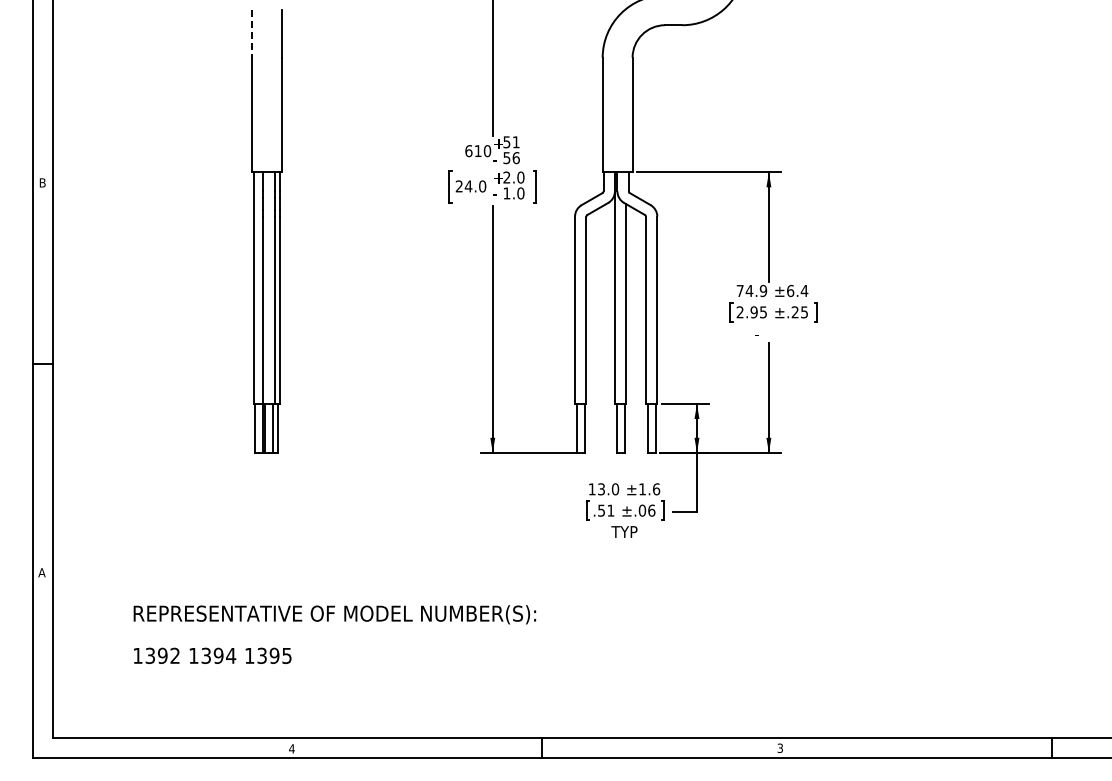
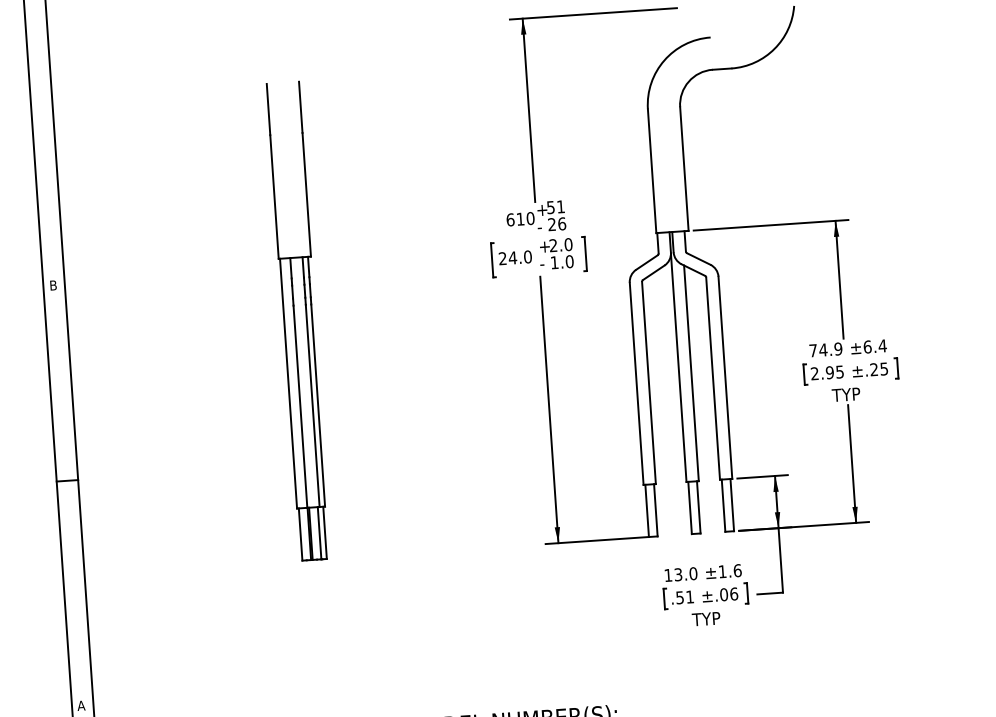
line: (252, 34) -> (268, 110), dashed -> solid
text: (506, 158) -> (551, 225), 56 -> 26
text: (767, 333) -> (845, 394), - -> TYP

